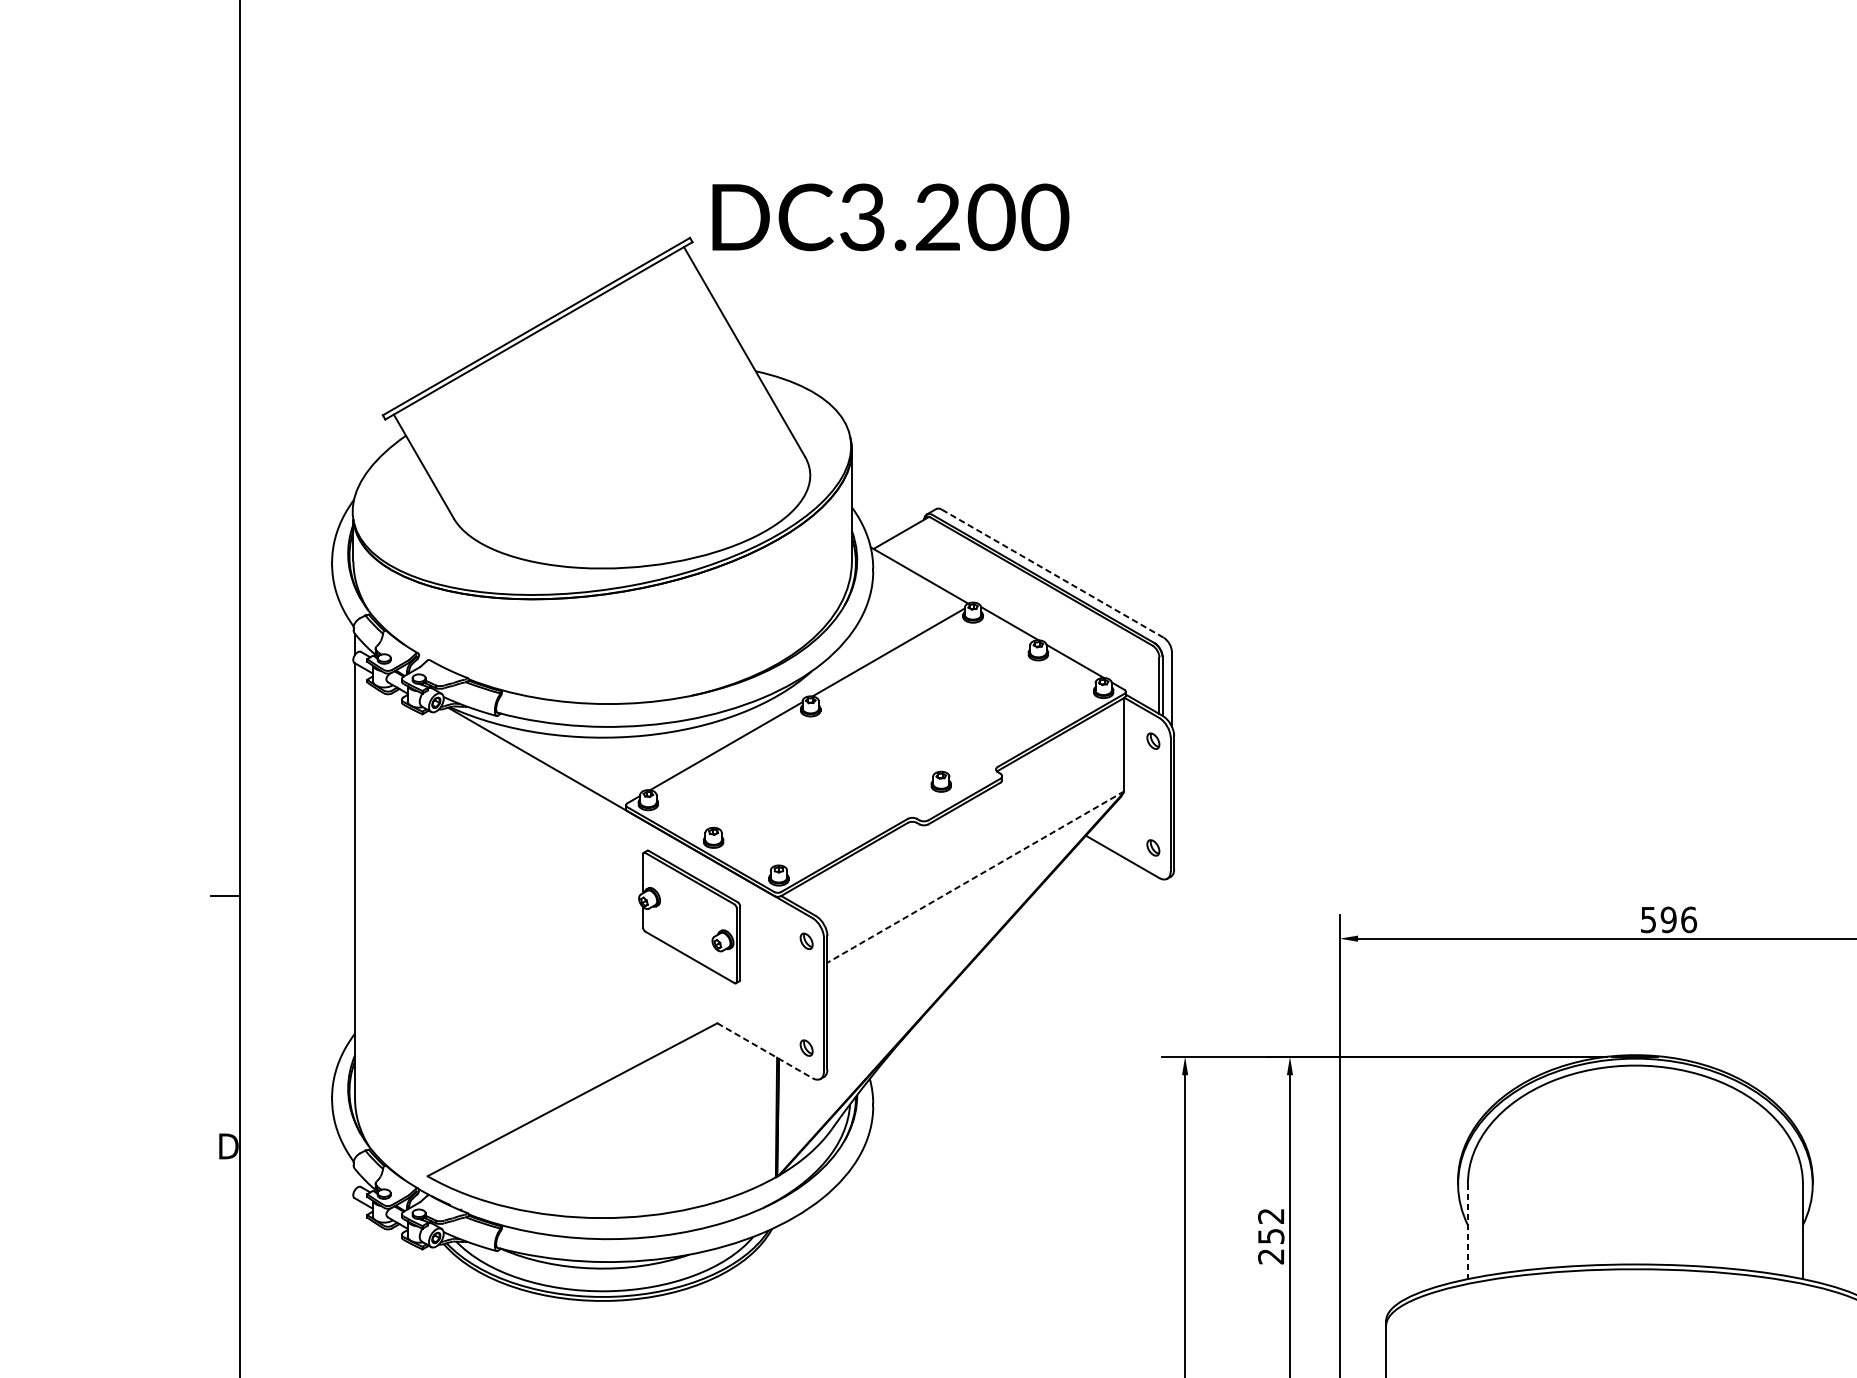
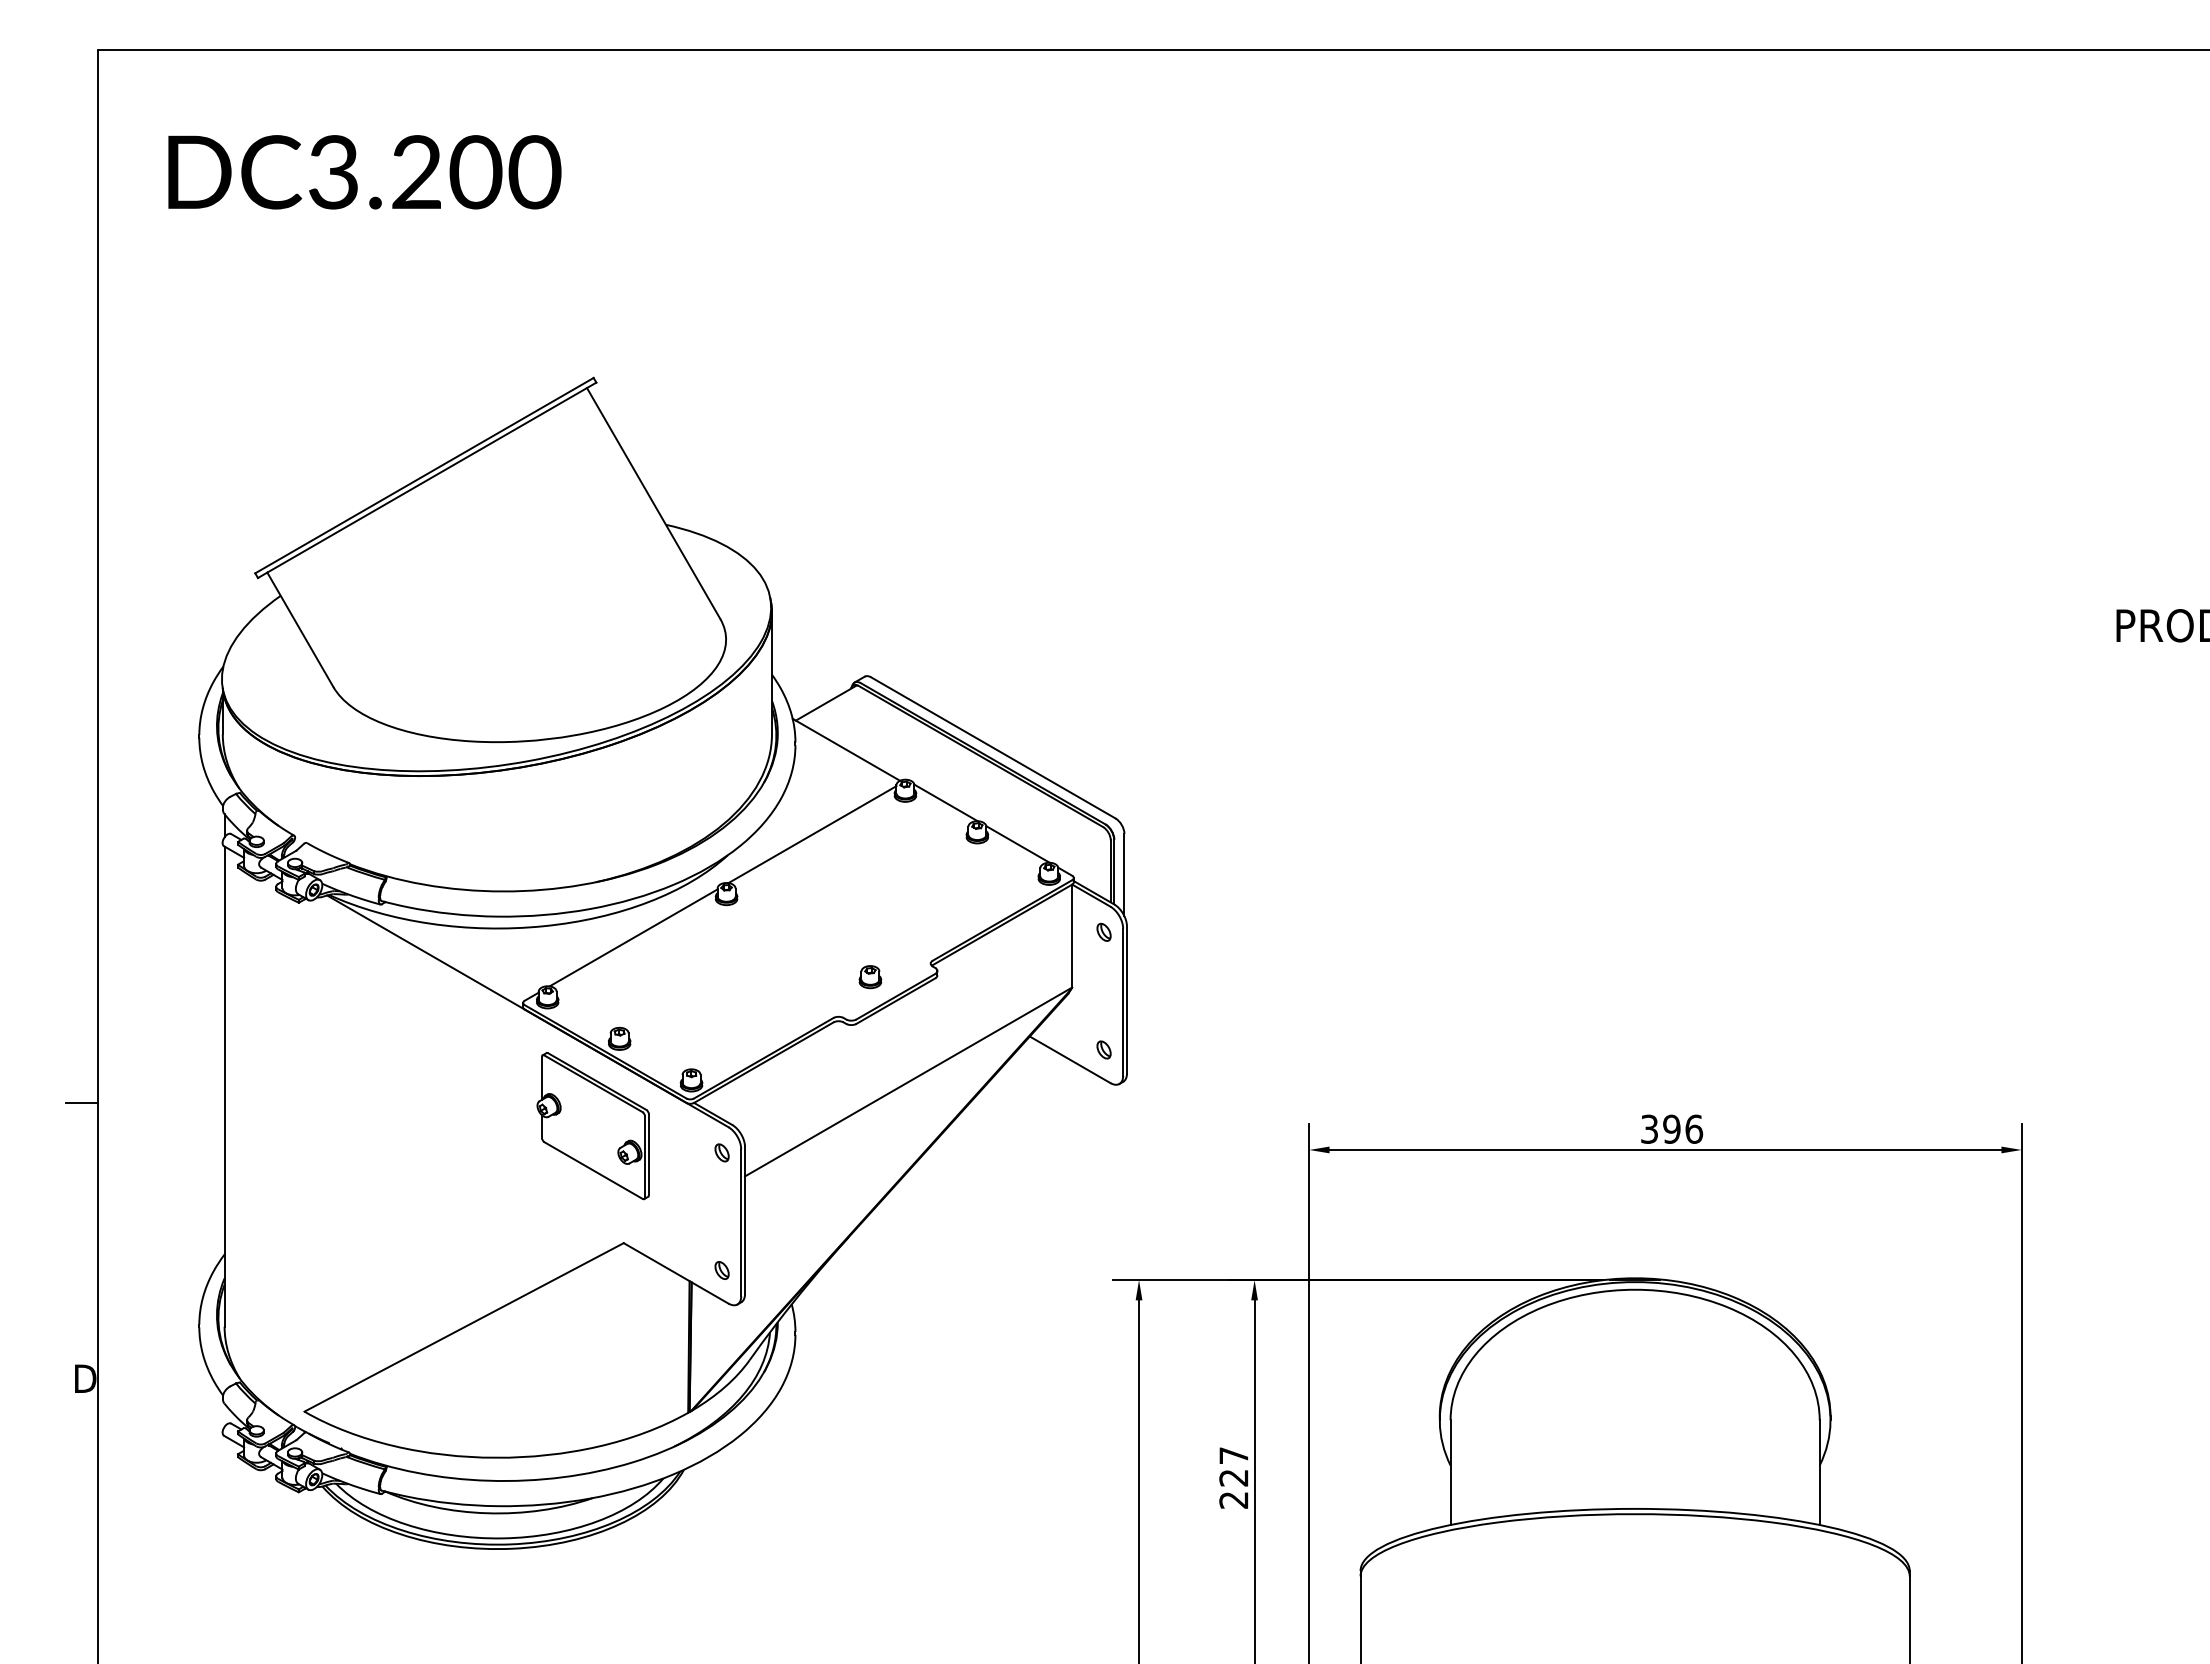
text: (890, 217) -> (364, 172), moved
line: (1053, 574) -> (993, 748), dashed -> solid
line: (975, 876) -> (908, 1081), dashed -> solid
text: (1648, 919) -> (1649, 1128), 596 -> 396
line: (765, 1050) -> (676, 1273), dashed -> solid
text: (1270, 1226) -> (1233, 1466), 252 -> 227
line: (1467, 1232) -> (1450, 1473), dashed -> solid

